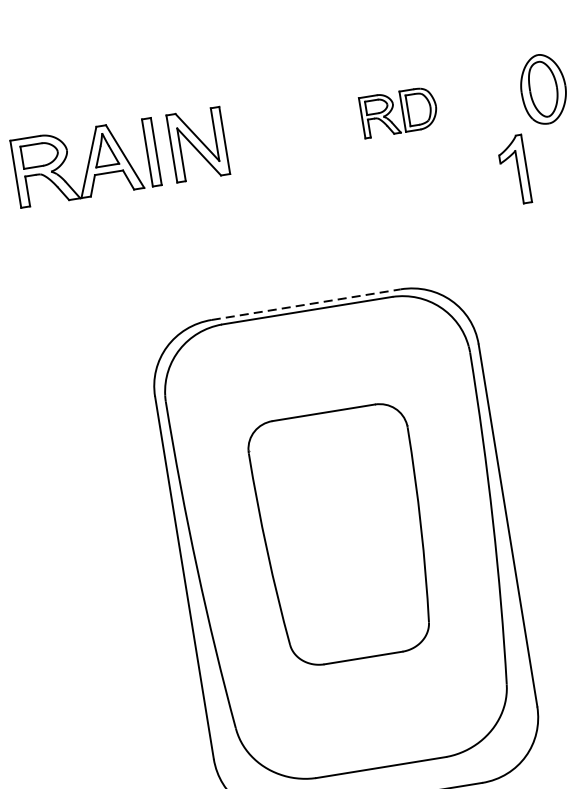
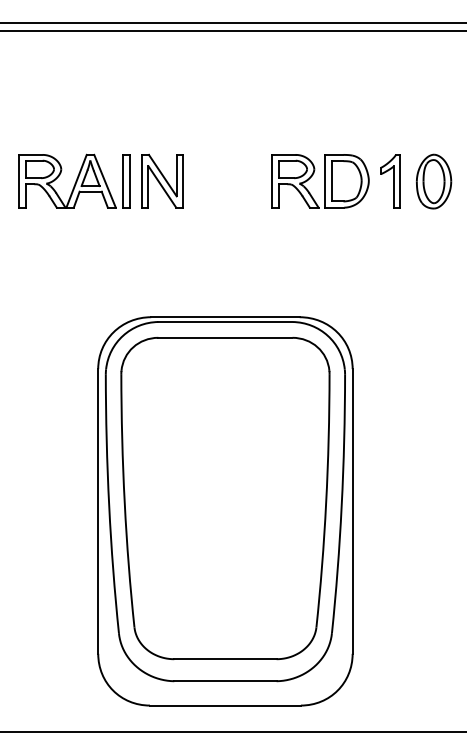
part: (399, 112) -> (320, 181), size x1.67
part: (514, 170) -> (390, 181), moved
line: (306, 304) -> (225, 317), dashed -> solid
part: (343, 535) -> (225, 498), size x1.67

